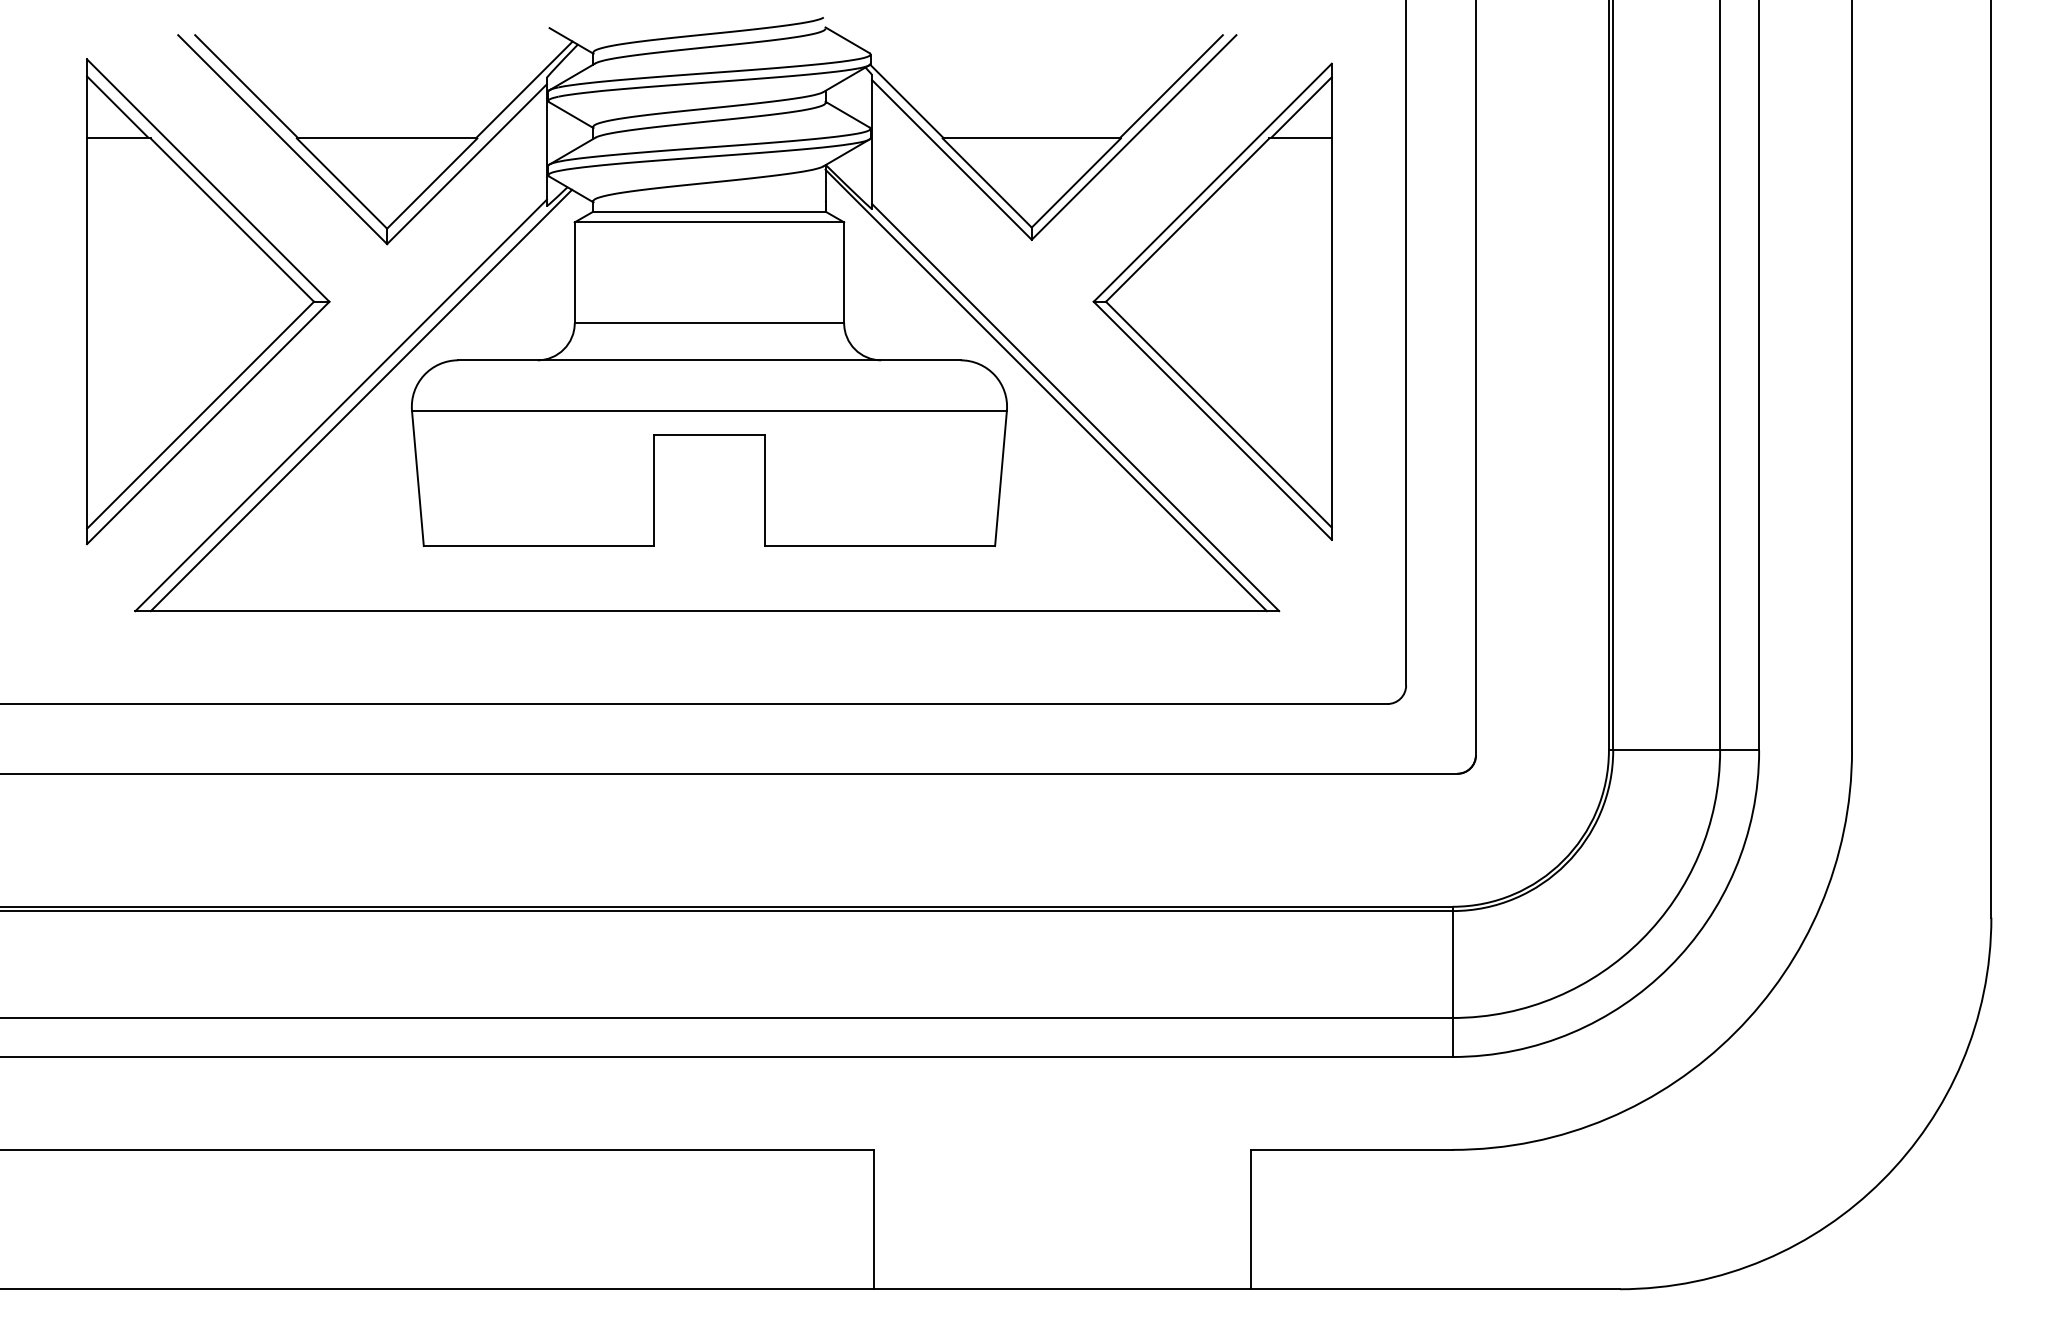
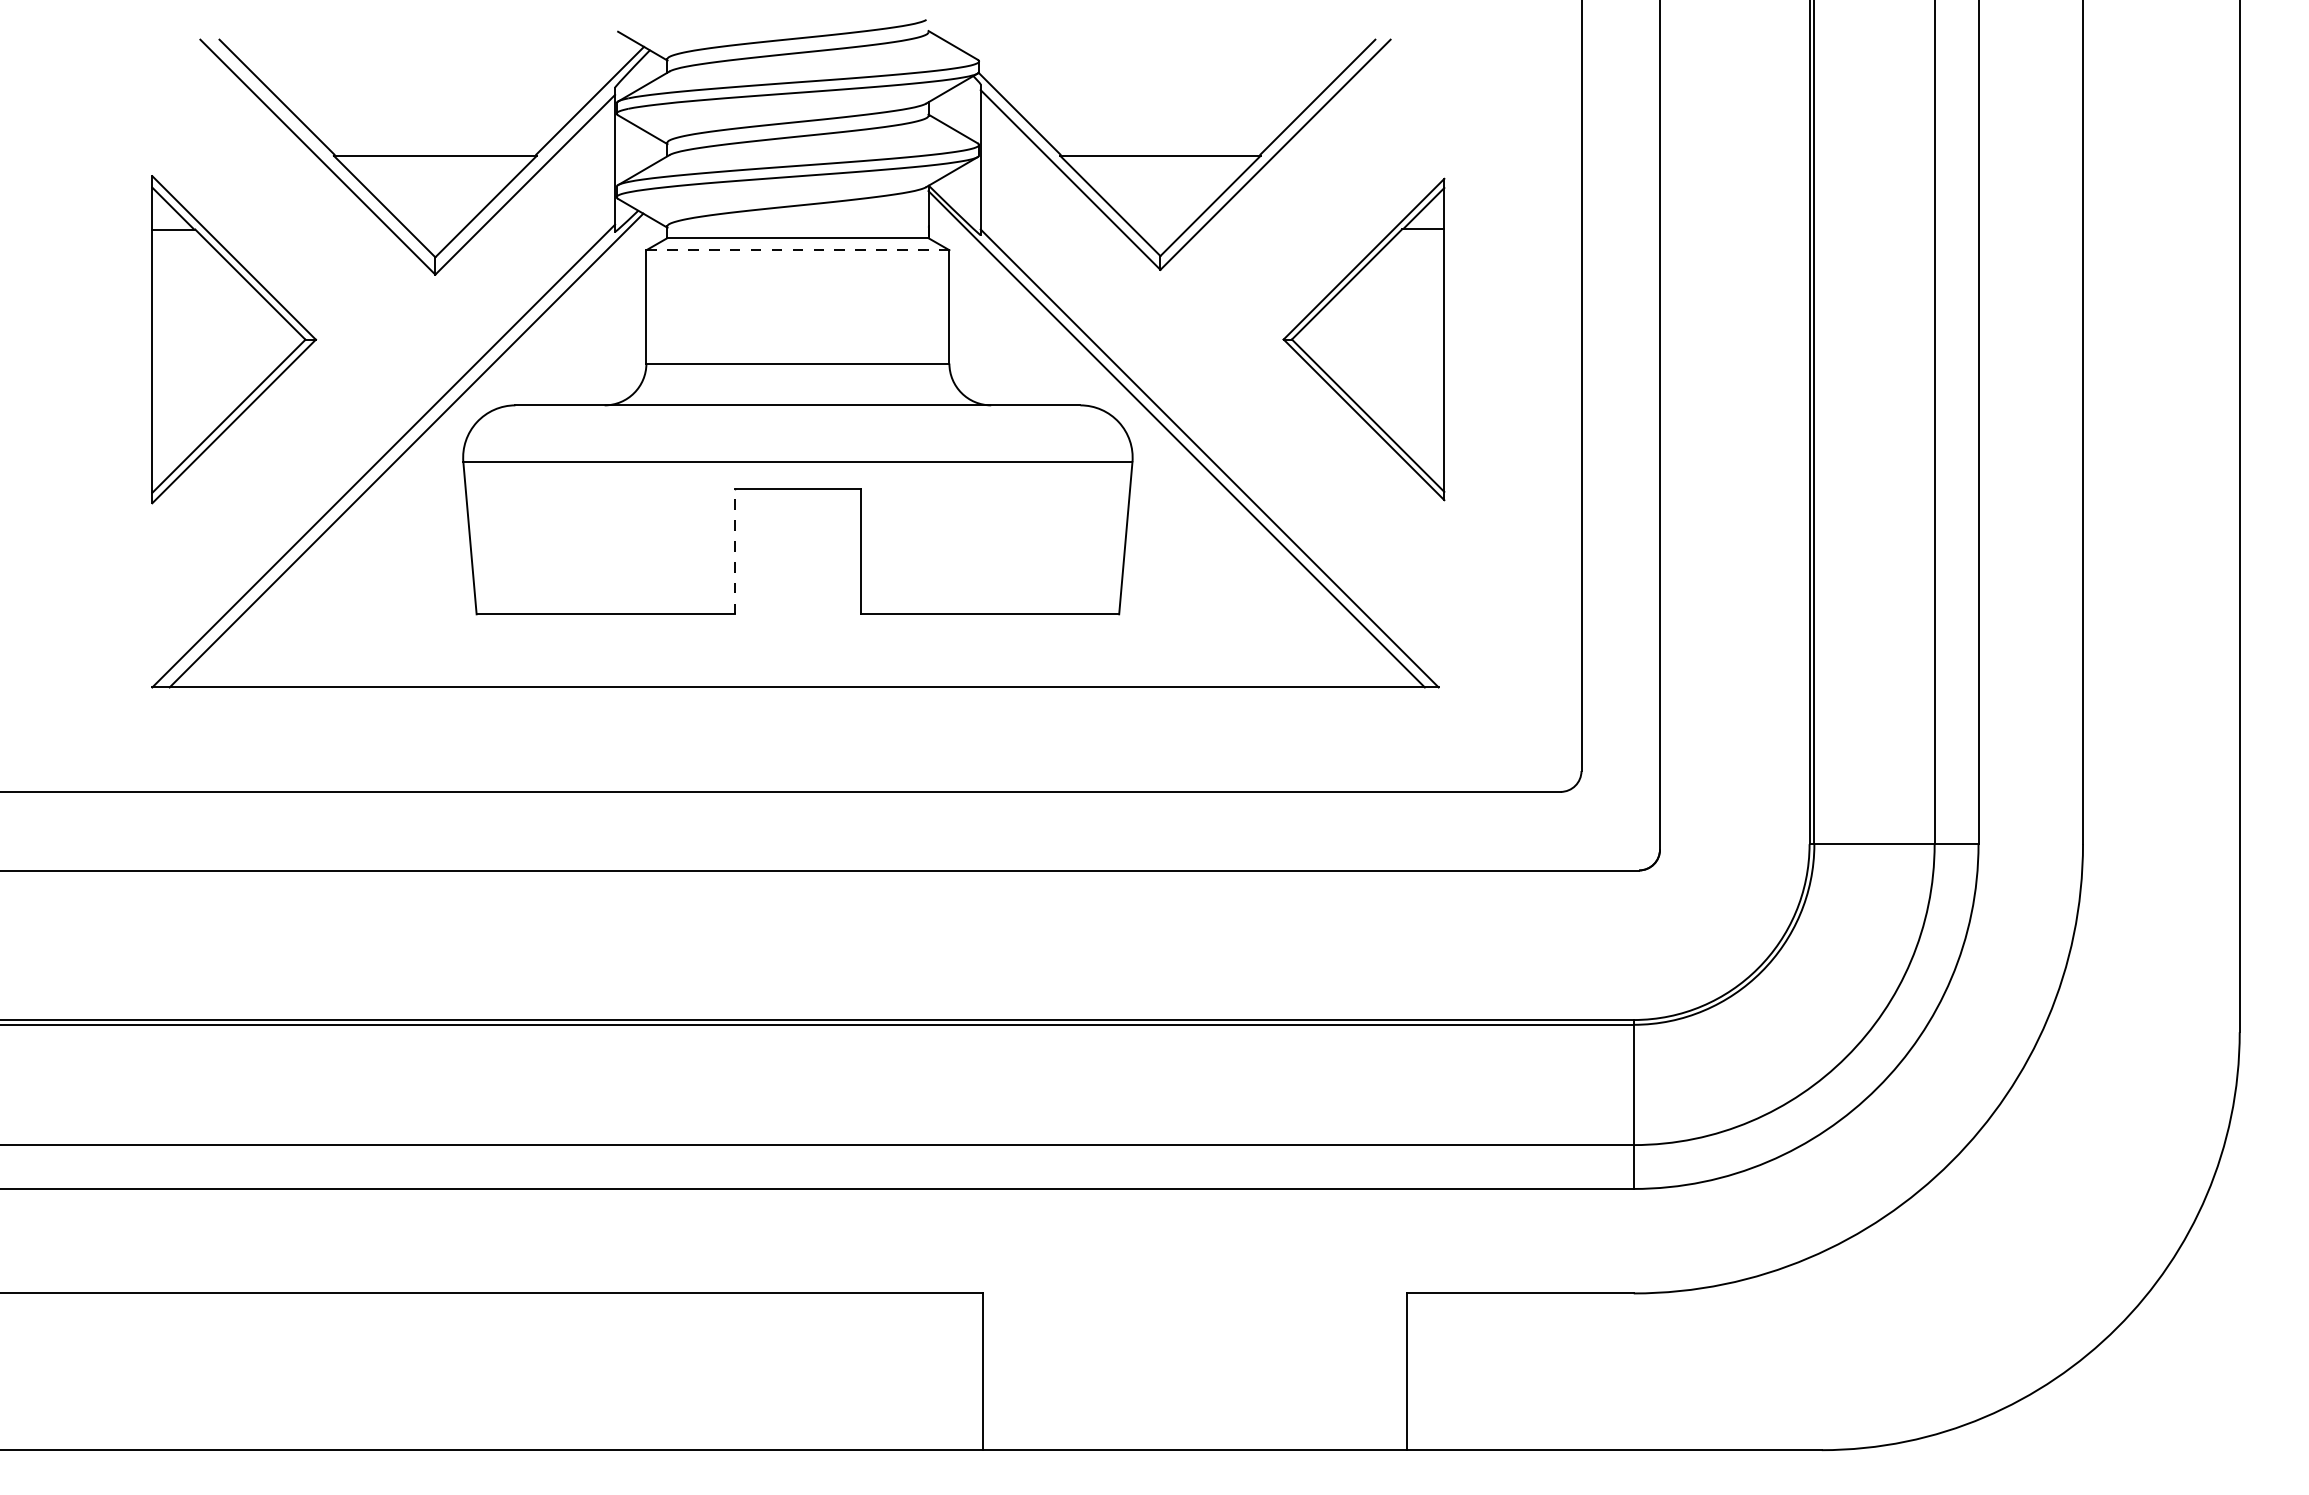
line: (709, 222) -> (798, 250), solid -> dashed
part: (207, 301) -> (233, 339), size x0.6
part: (1212, 301) -> (1363, 339), size x0.6
line: (653, 490) -> (735, 551), solid -> dashed

